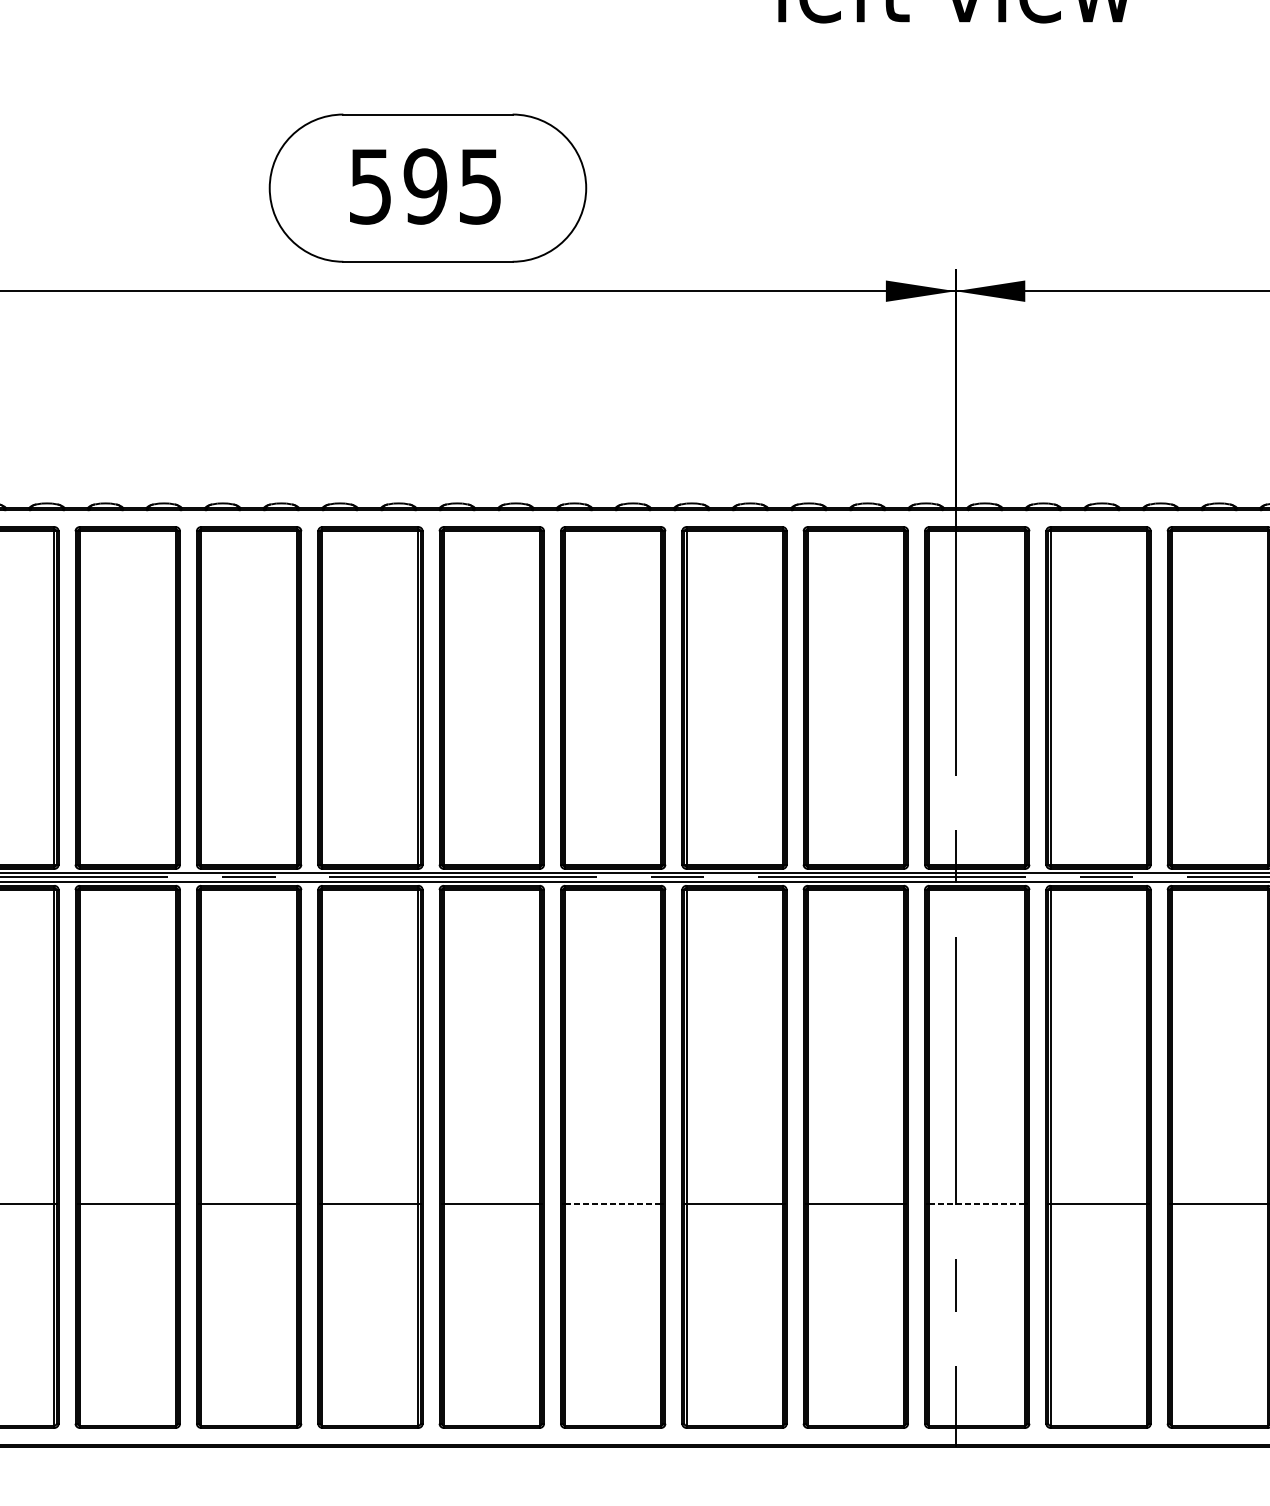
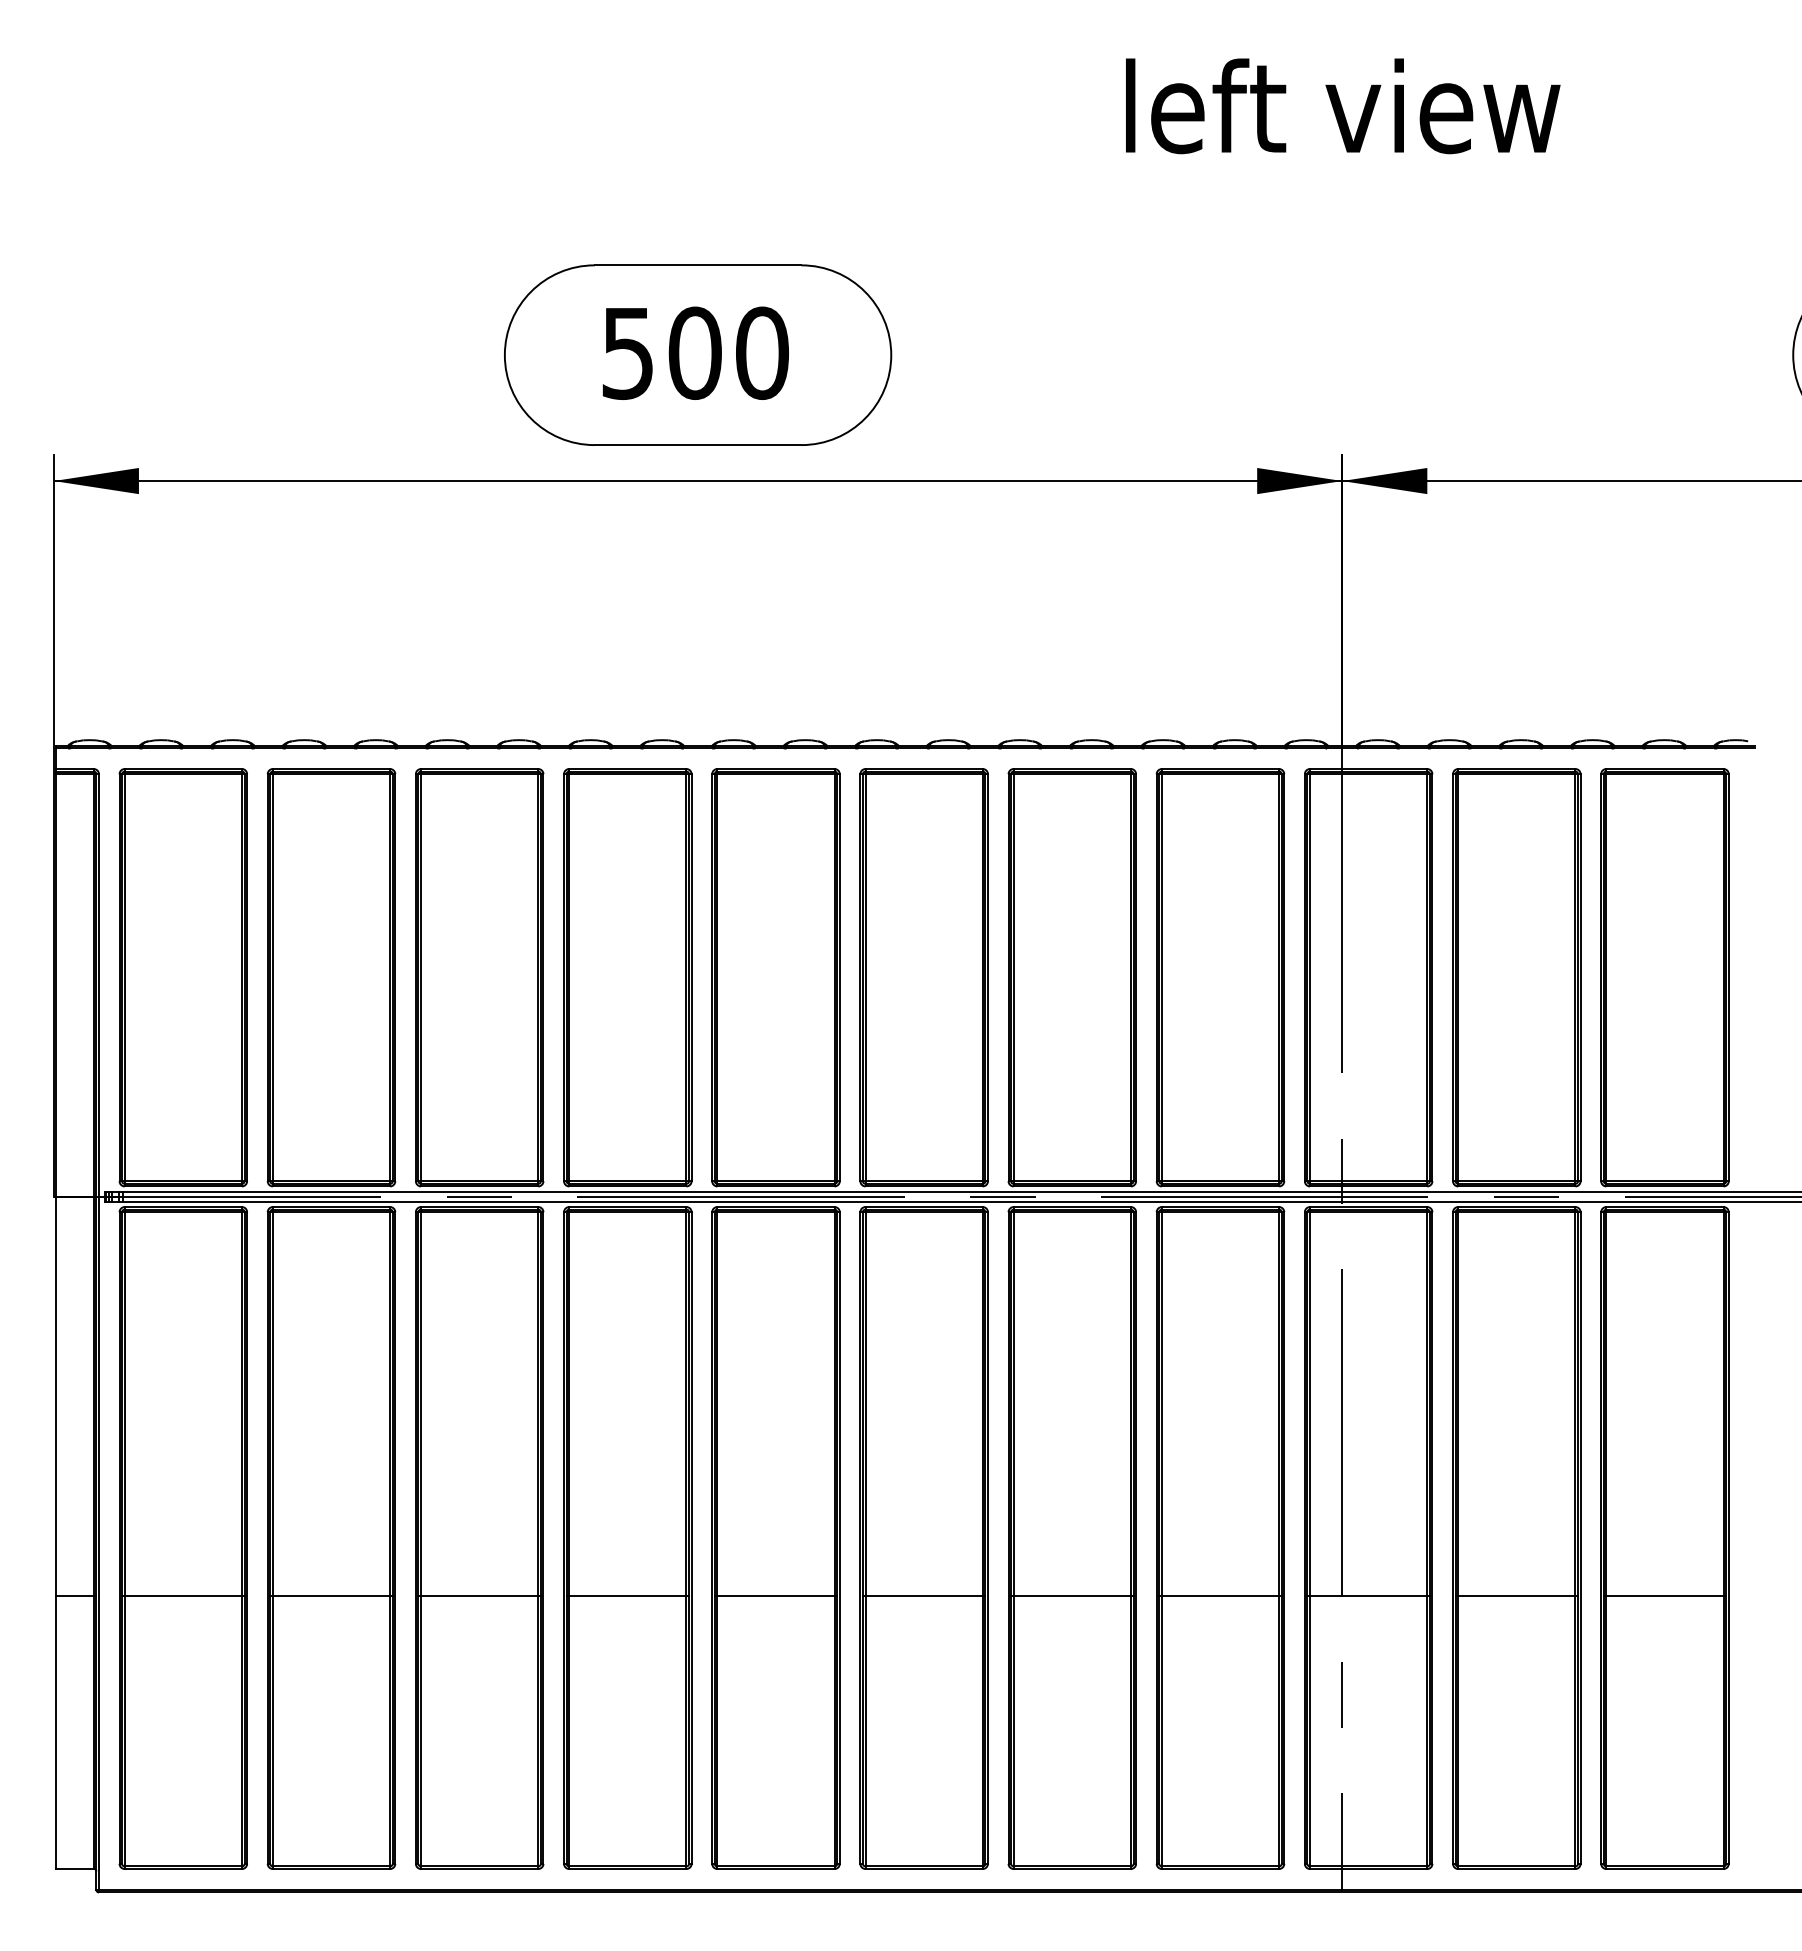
text: (452, 186) -> (728, 353), 595 -> 500
line: (613, 1204) -> (924, 1596), dashed -> solid
line: (977, 1204) -> (1368, 1596), dashed -> solid

